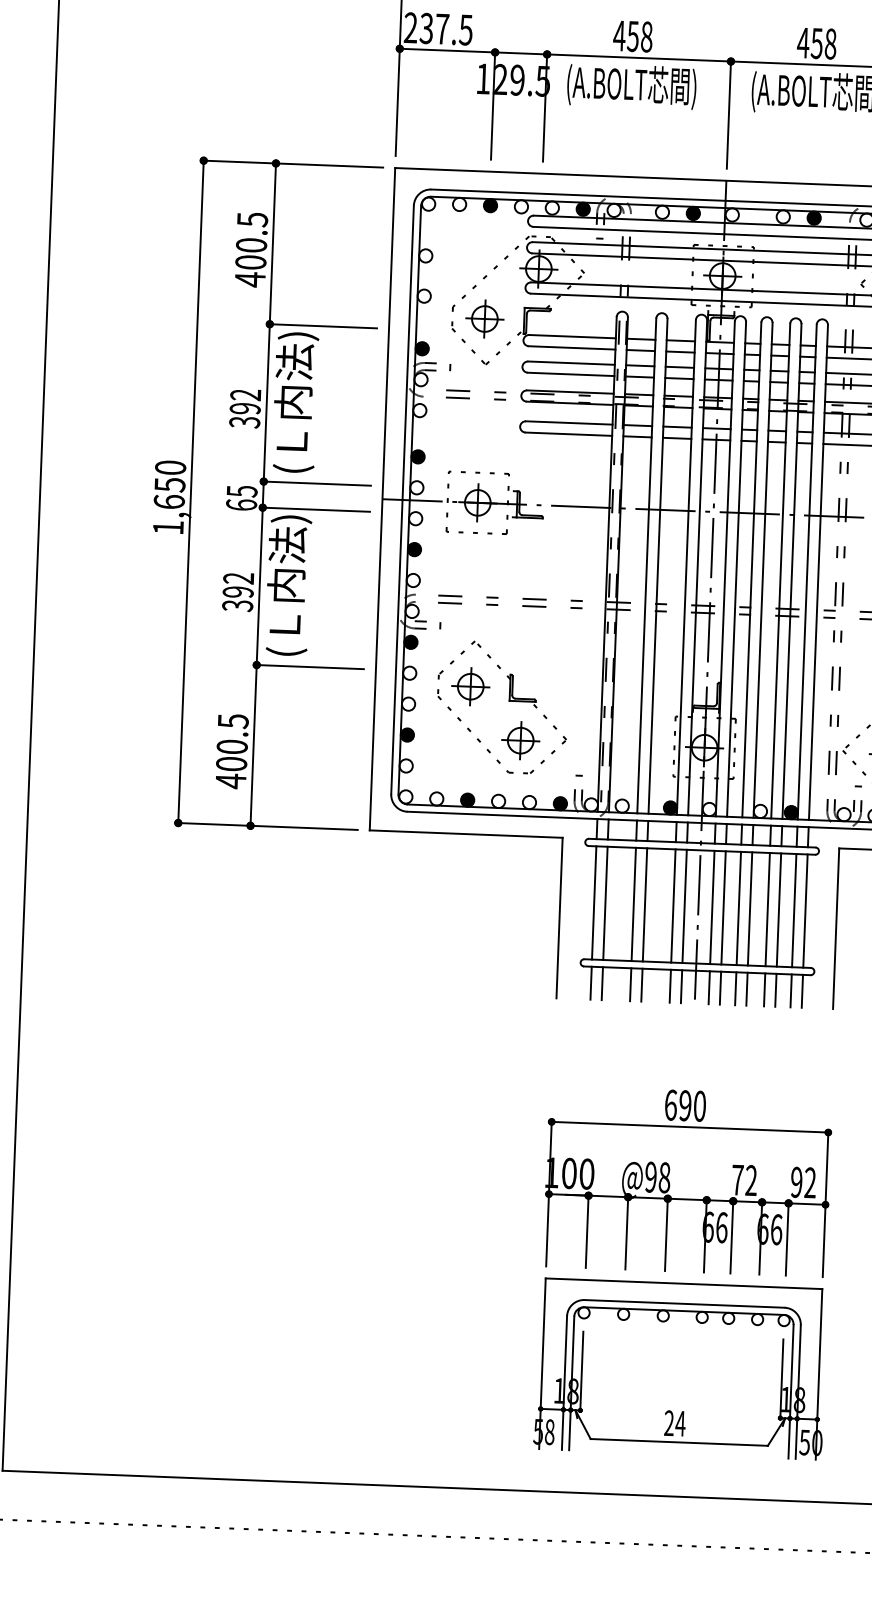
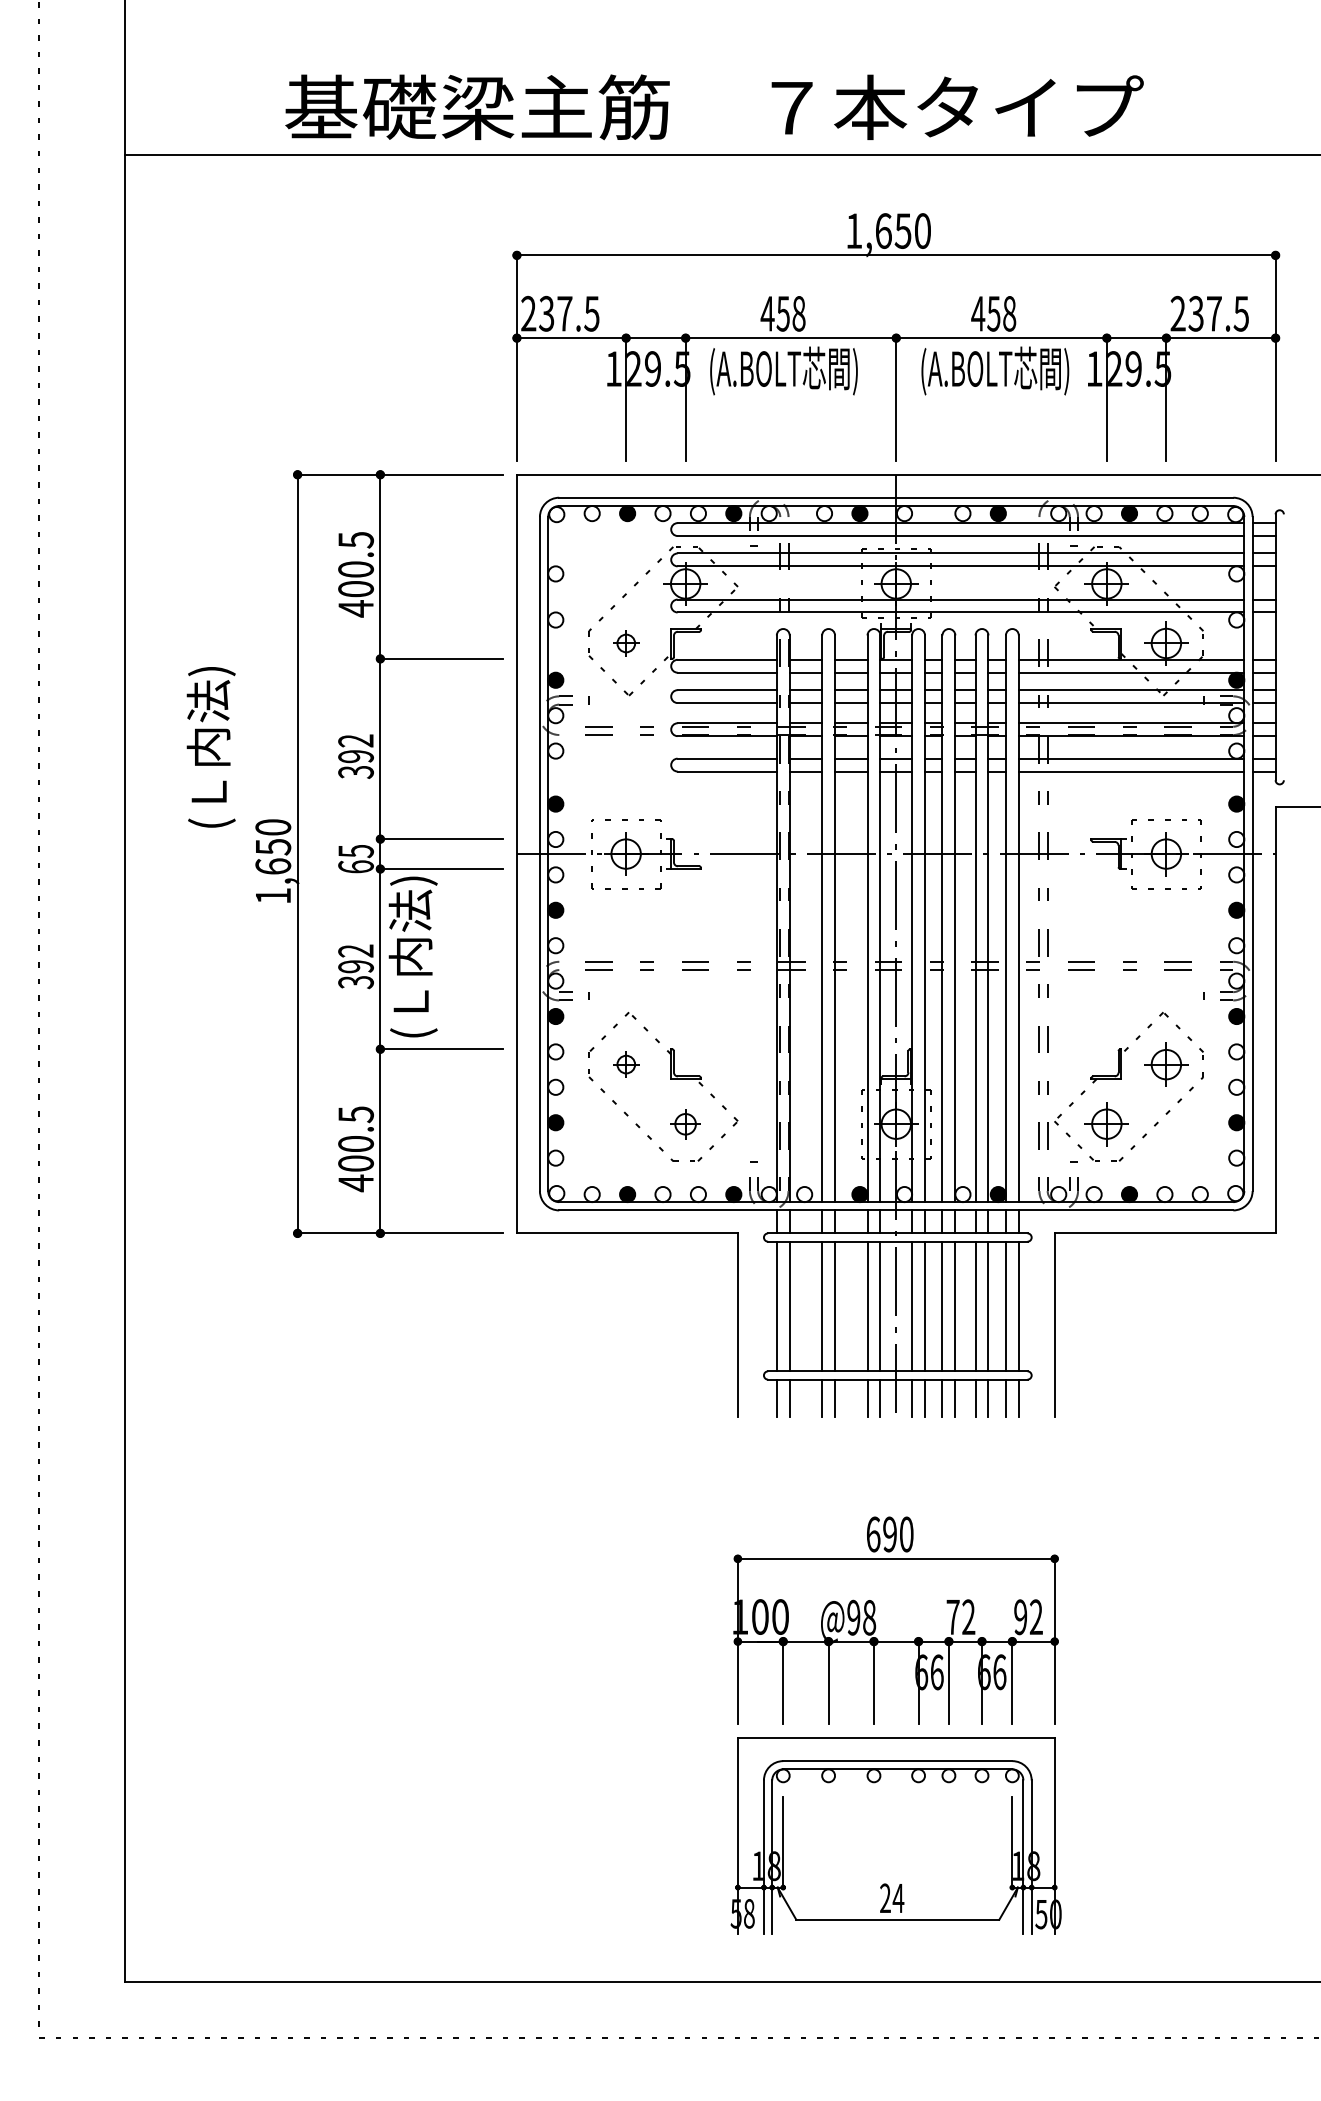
part: (485, 319) -> (626, 643), size x0.6
text: (294, 402) -> (210, 747), moved
part: (471, 686) -> (626, 1064), size x0.6
part: (520, 740) -> (685, 1124), size x0.7

